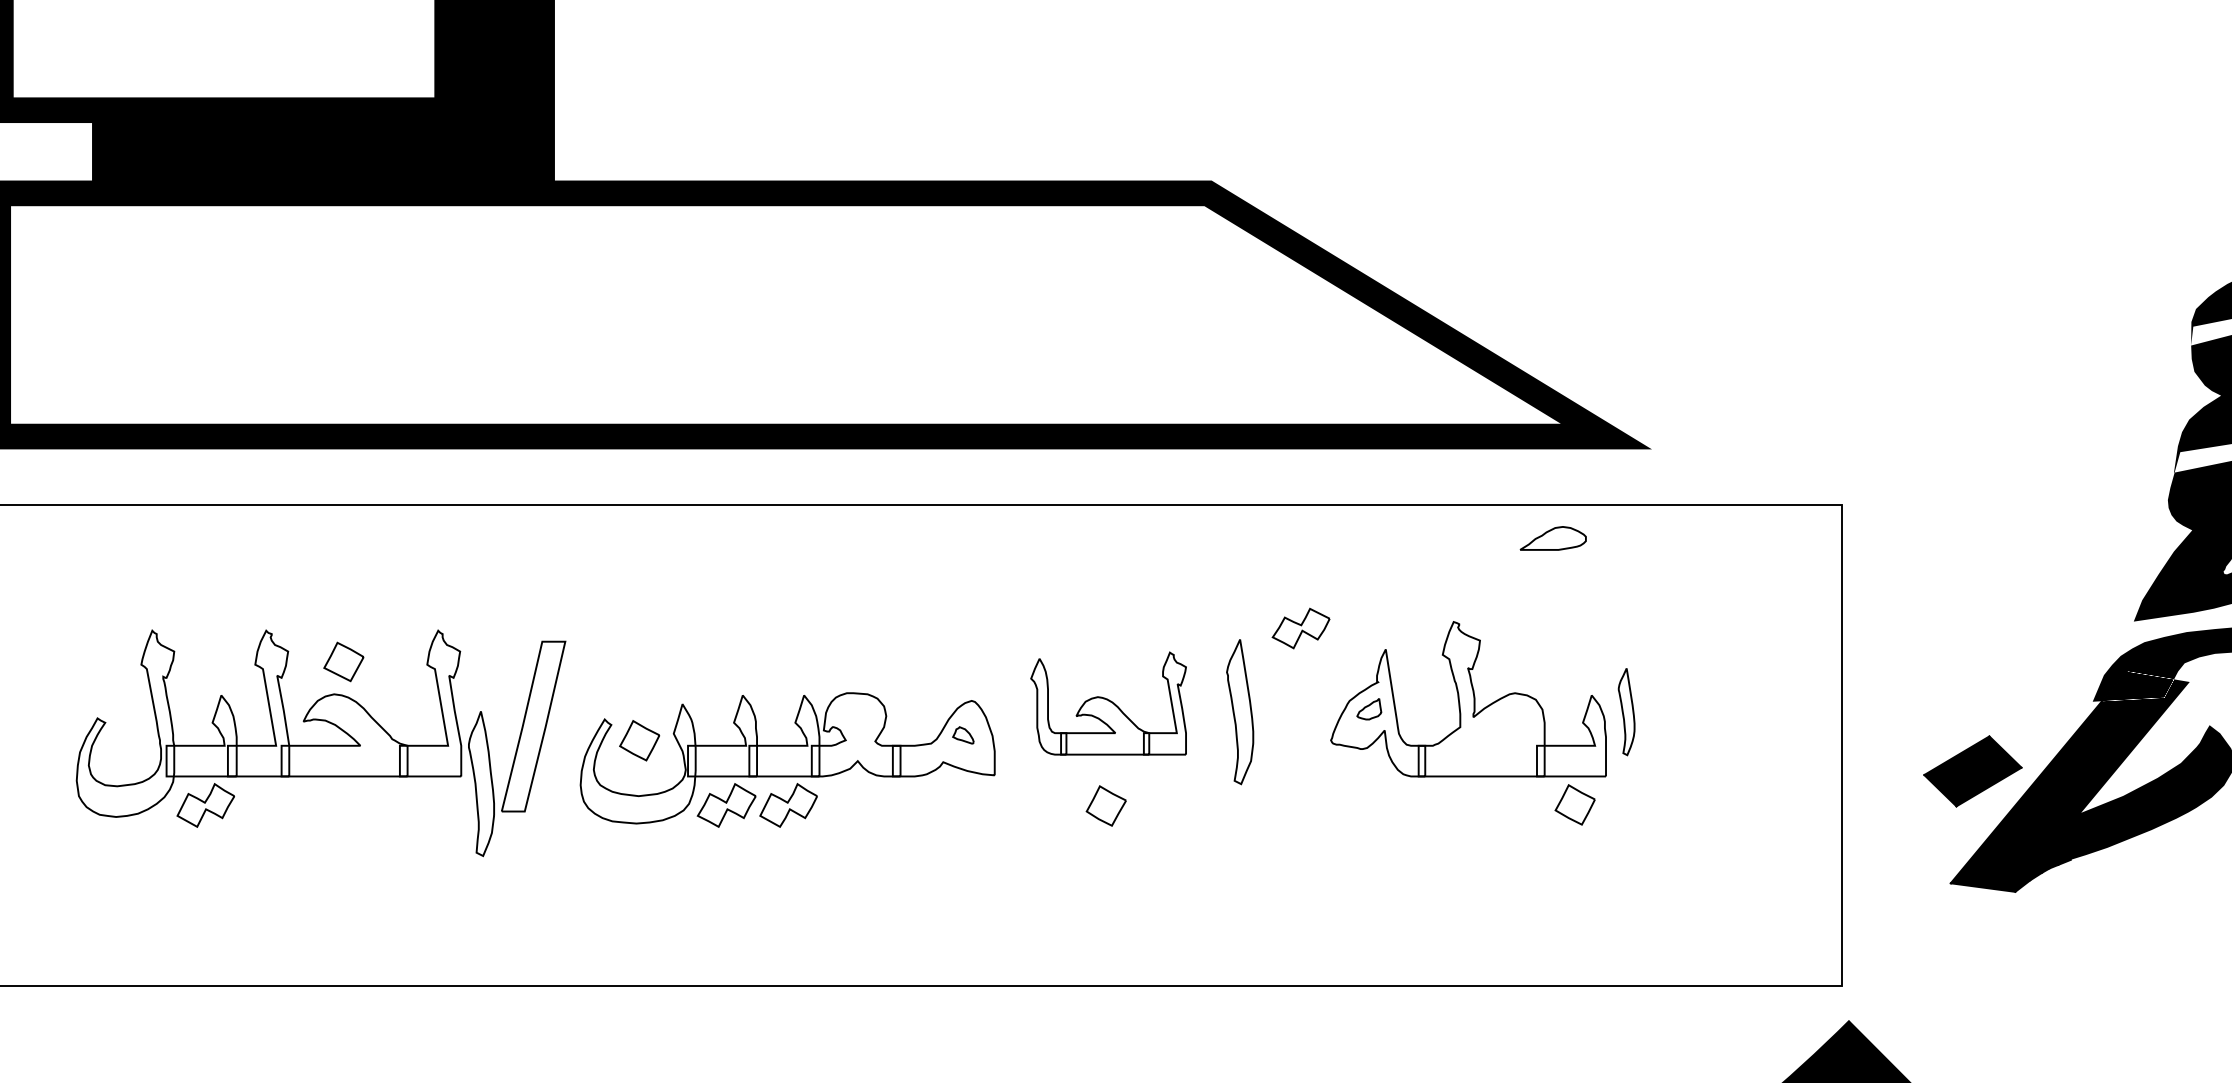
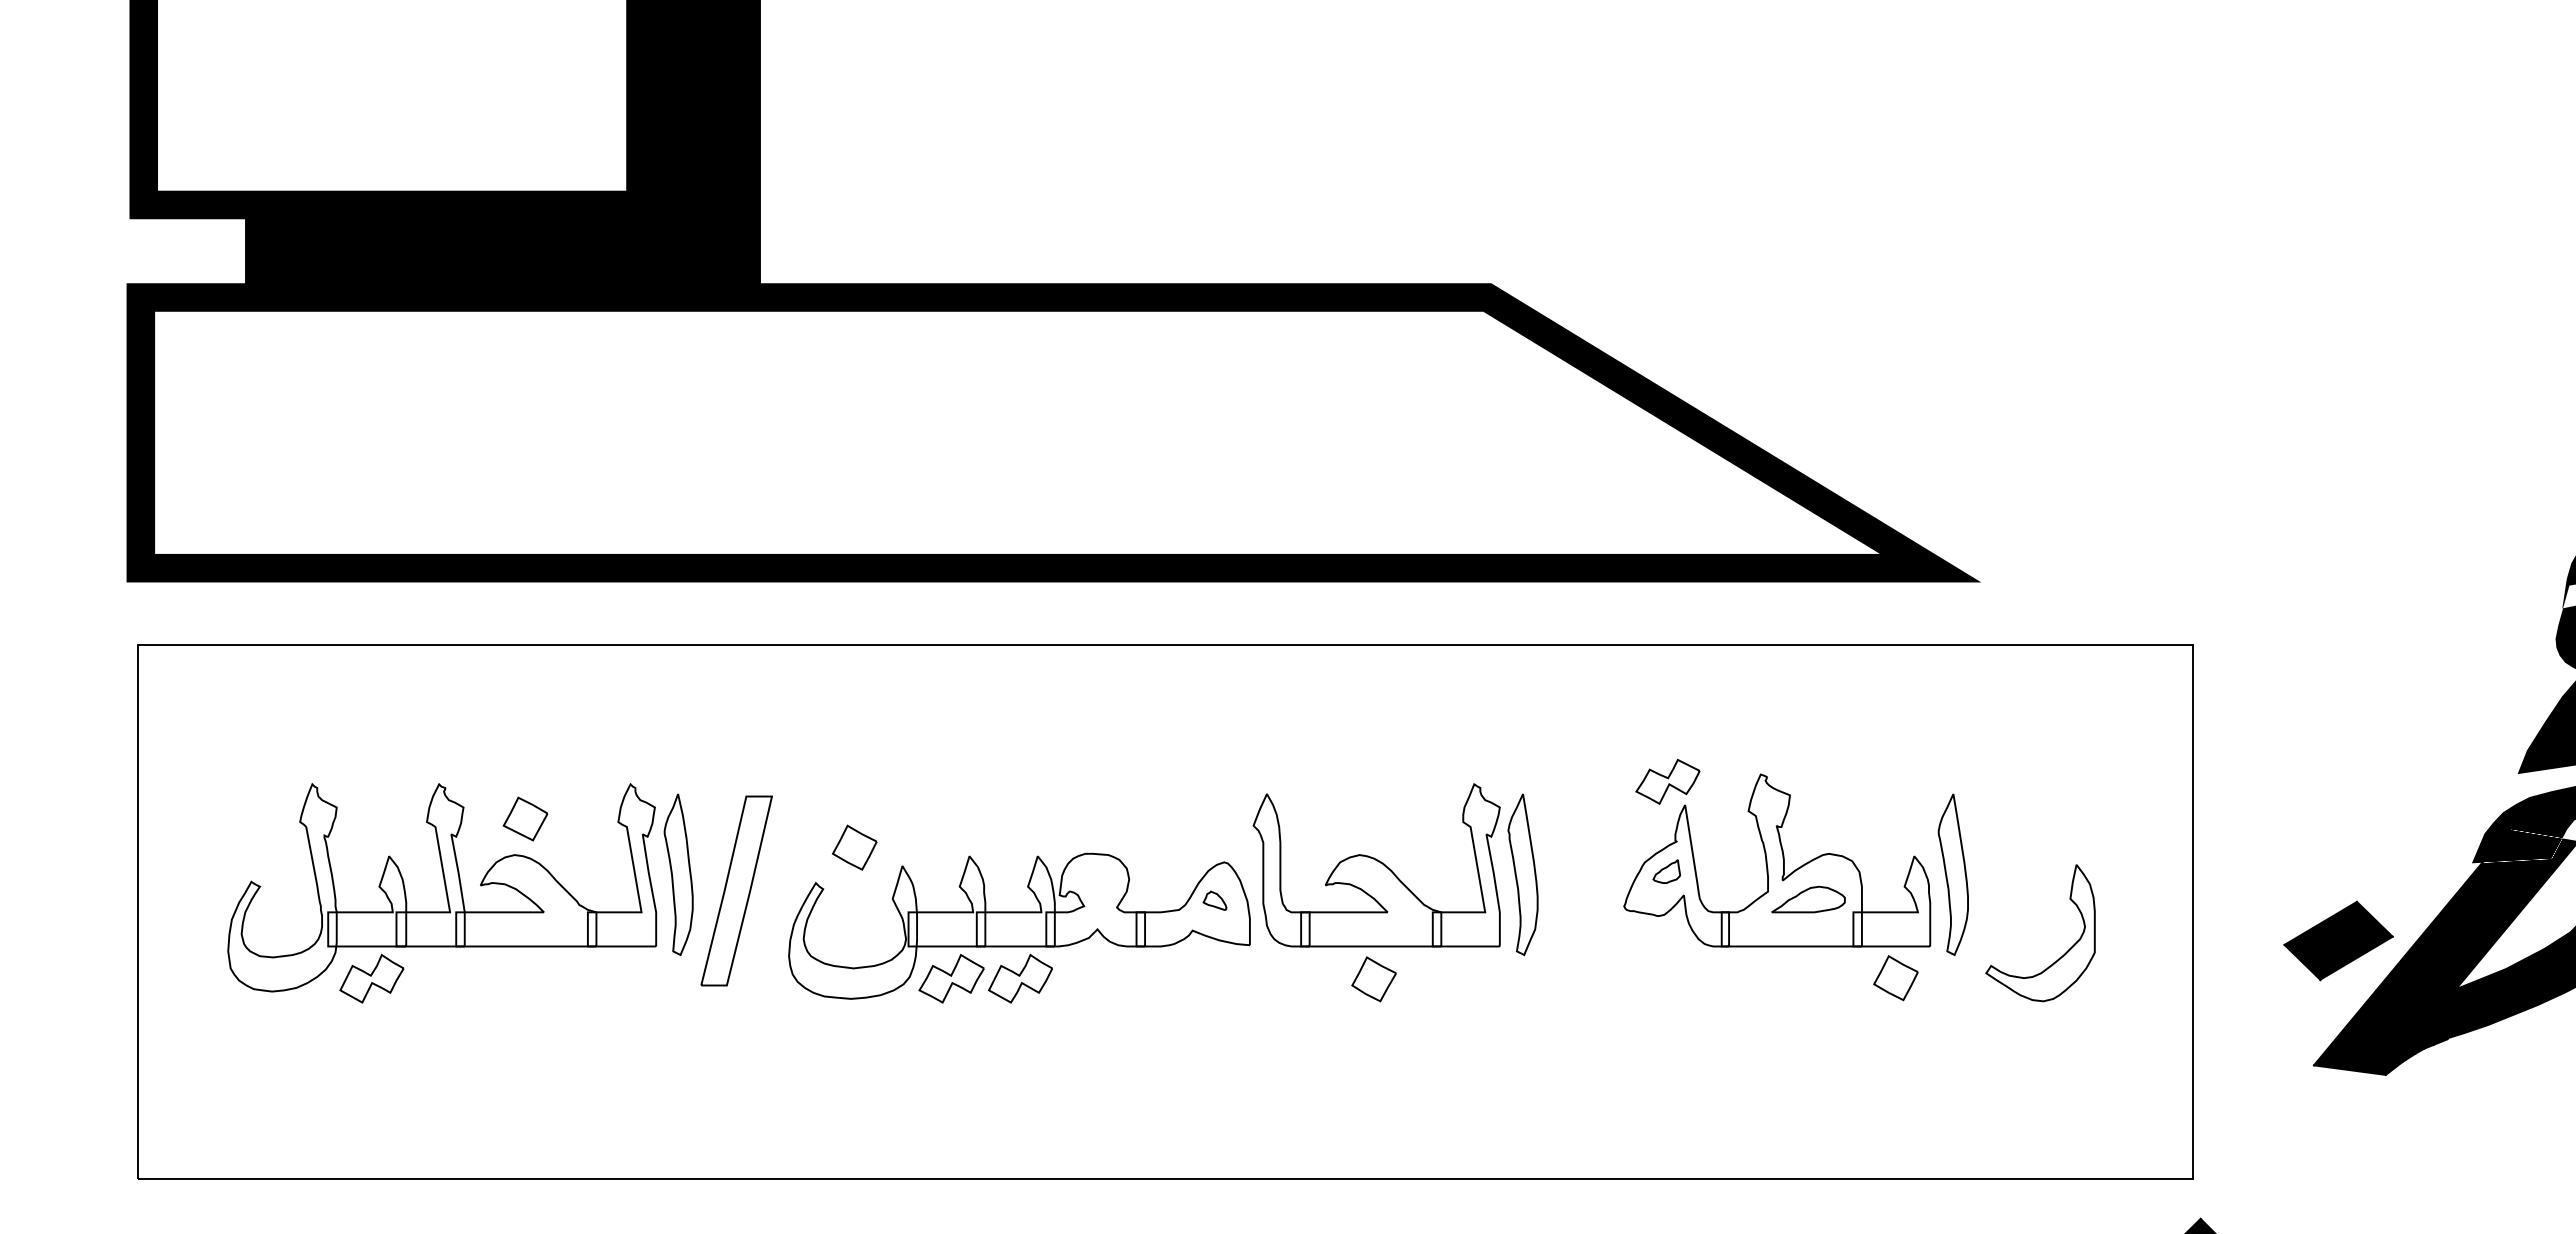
part: (1553, 538) -> (1808, 899), moved
part: (1300, 628) -> (1667, 781), moved
part: (1108, 703) -> (1376, 865), size x1.43
part: (1626, 711) -> (1952, 874), size x1.67
part: (639, 740) -> (854, 847), moved
part: (481, 783) -> (678, 874), moved
part: (1723, 785) -> (2060, 956), added

